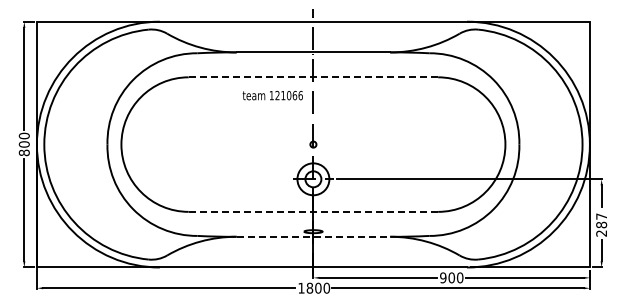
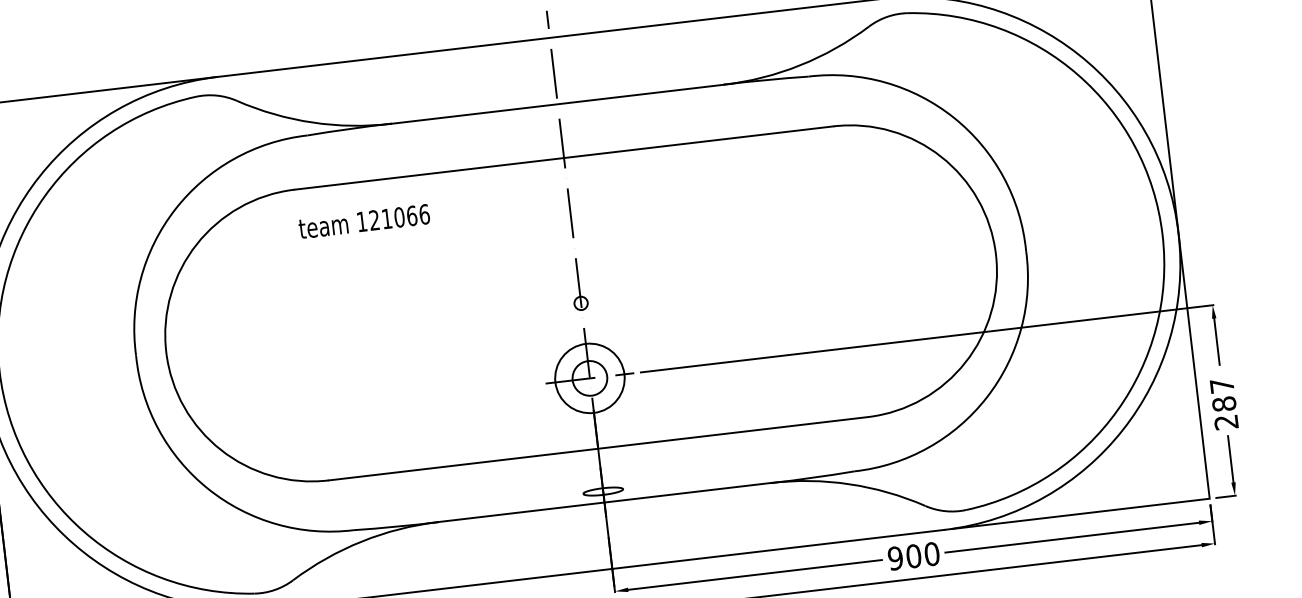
line: (313, 77) -> (564, 158), dashed -> solid
text: (272, 95) -> (363, 221), moved
line: (313, 211) -> (598, 447), dashed -> solid
line: (313, 236) -> (604, 501), dashed -> solid

